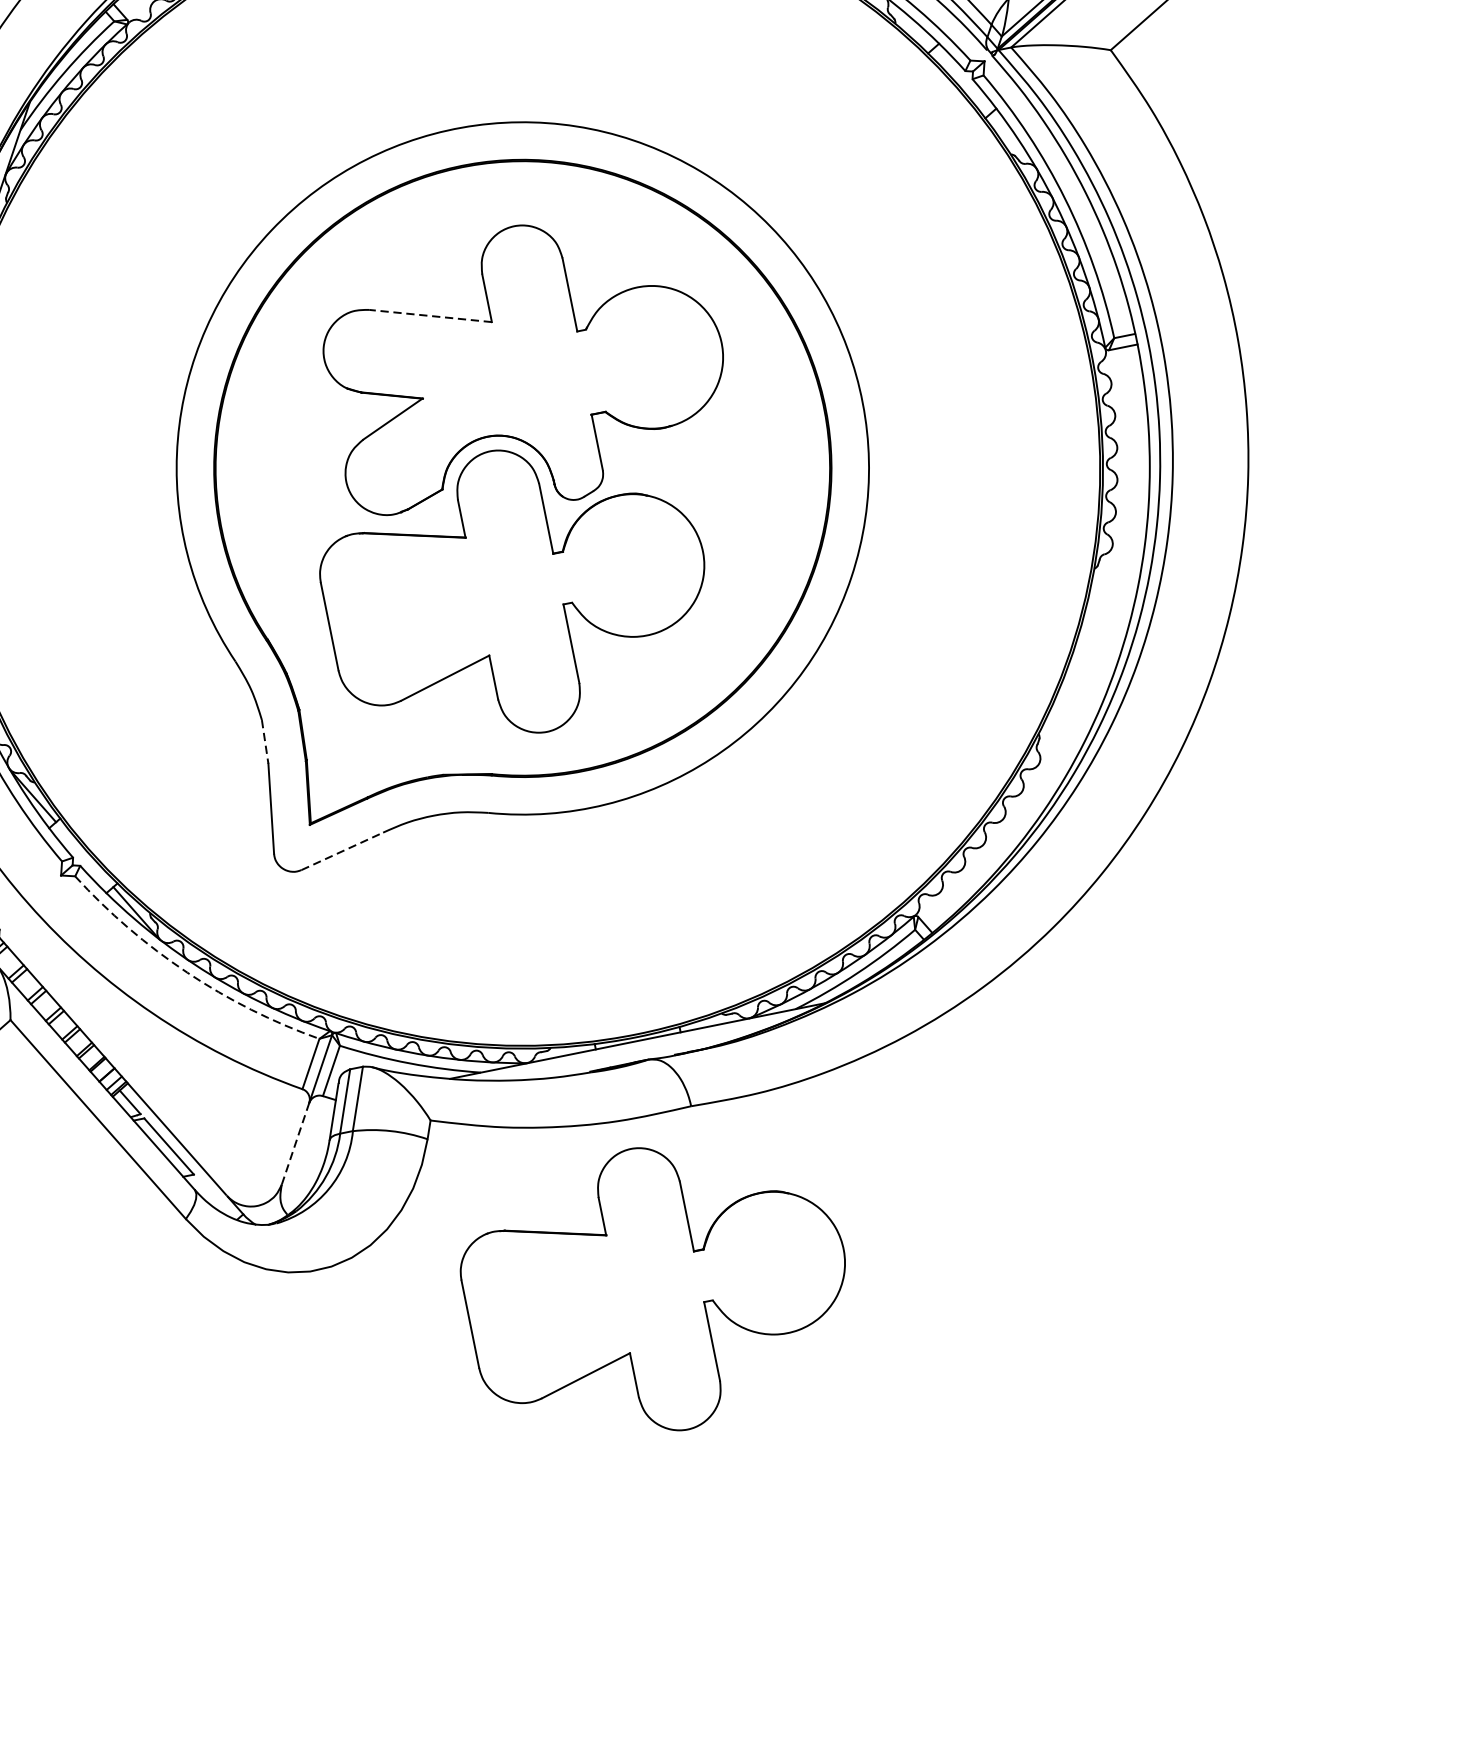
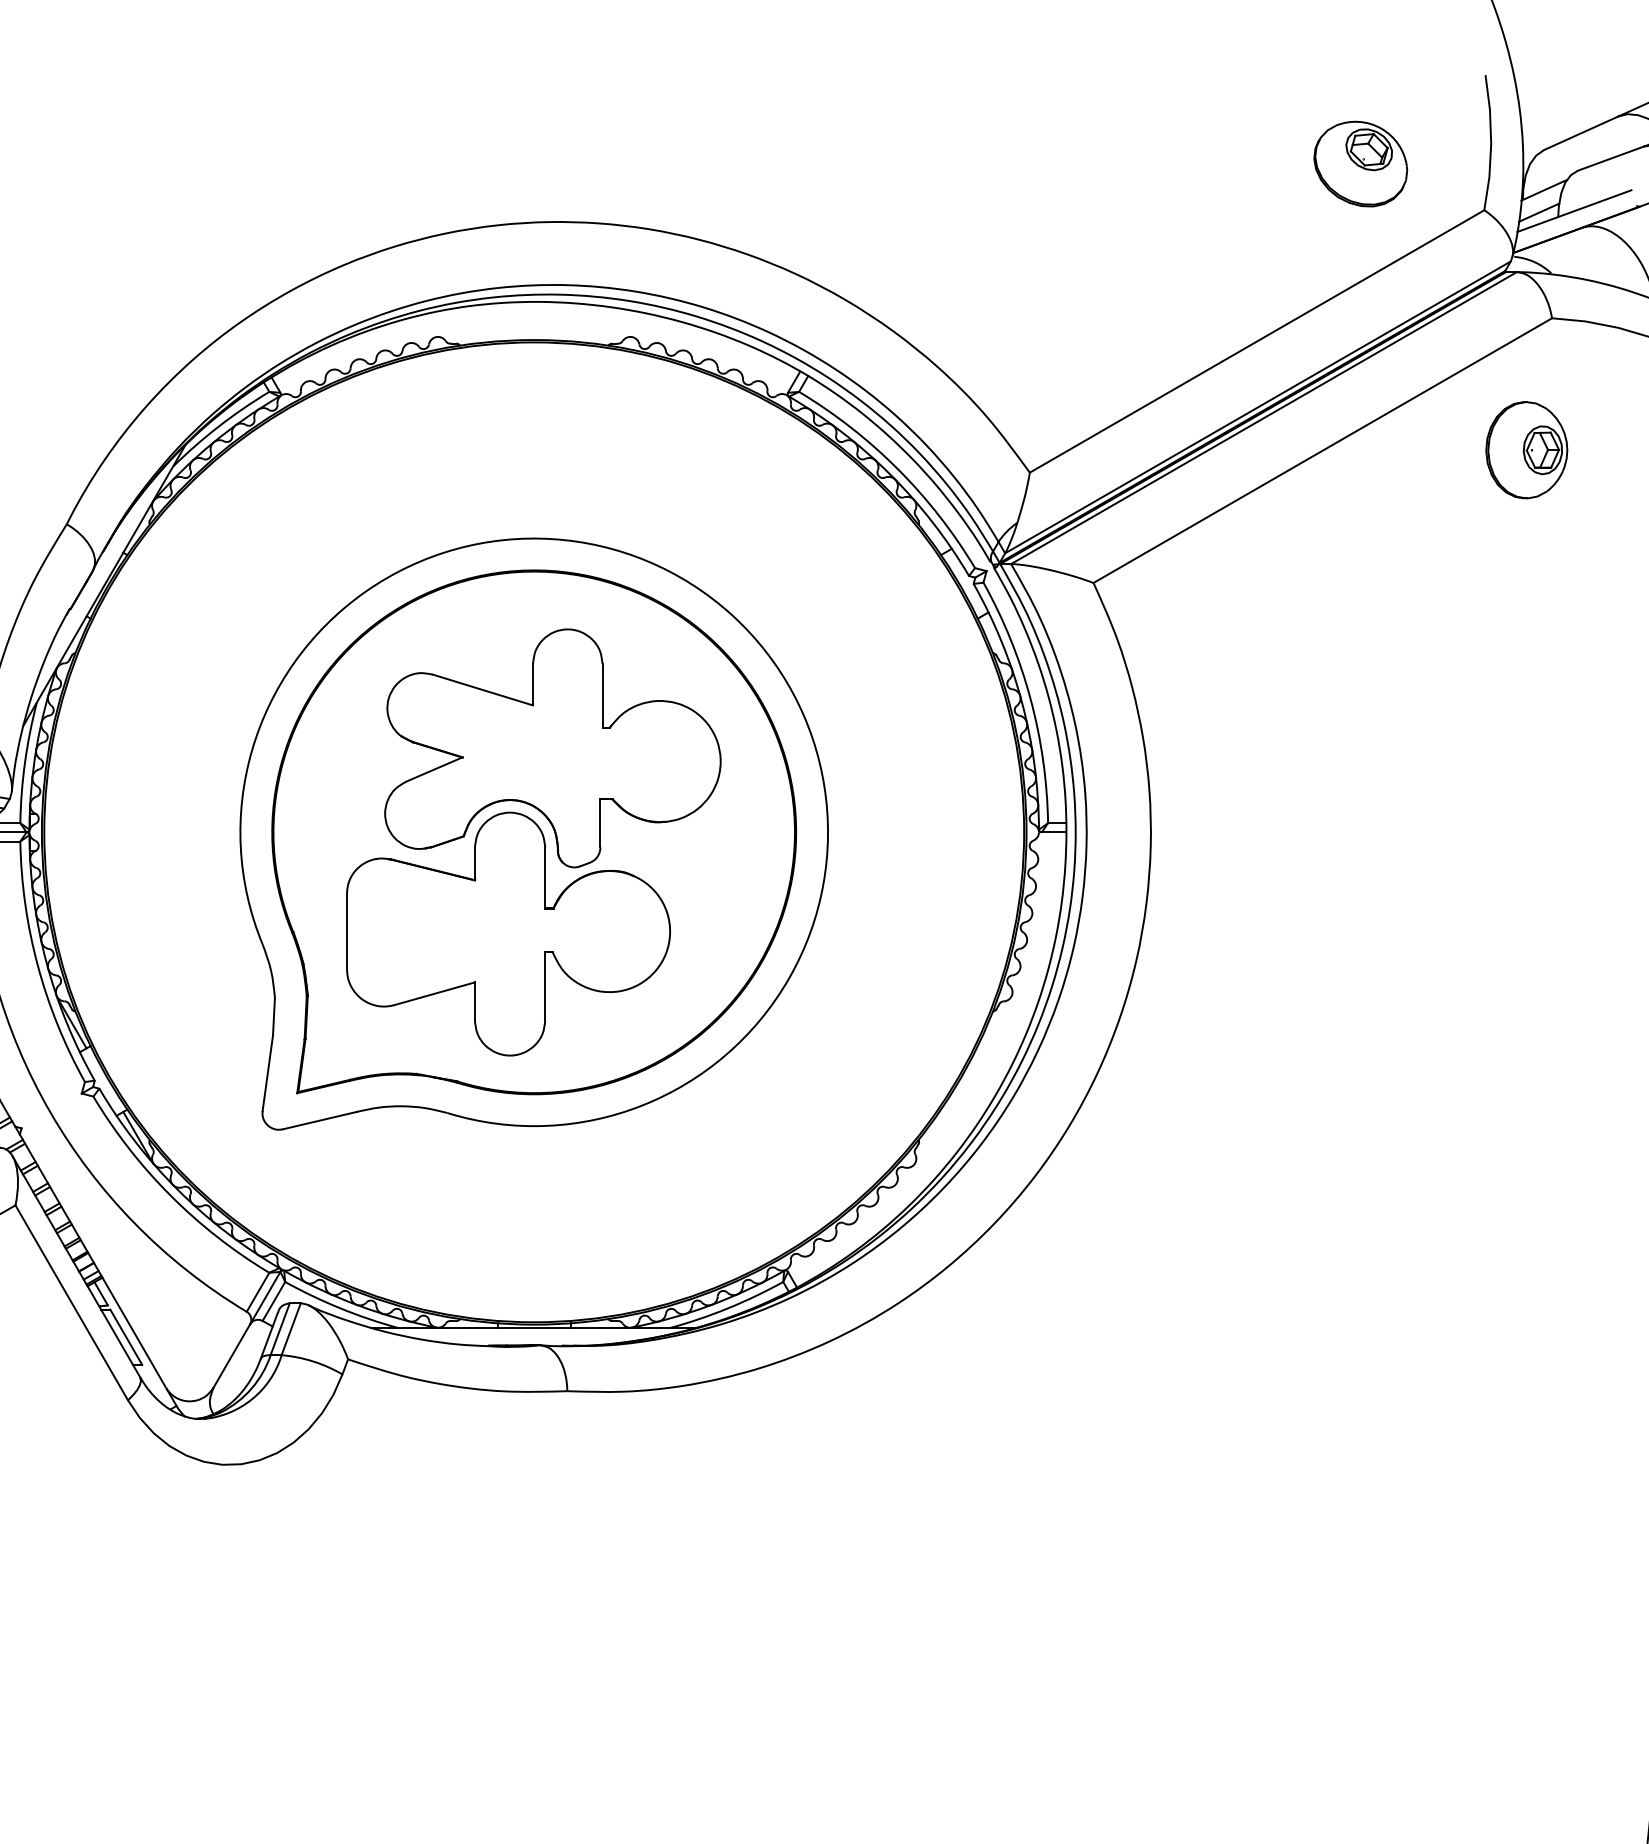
line: (429, 315) -> (482, 689), dashed -> solid
line: (264, 741) -> (273, 1016), dashed -> solid
line: (343, 851) -> (320, 1120), dashed -> solid
arc: (187, 972) -> (170, 1195), dashed -> solid
line: (296, 1142) -> (232, 1355), dashed -> solid
part: (657, 1288) -> (508, 1537), removed

